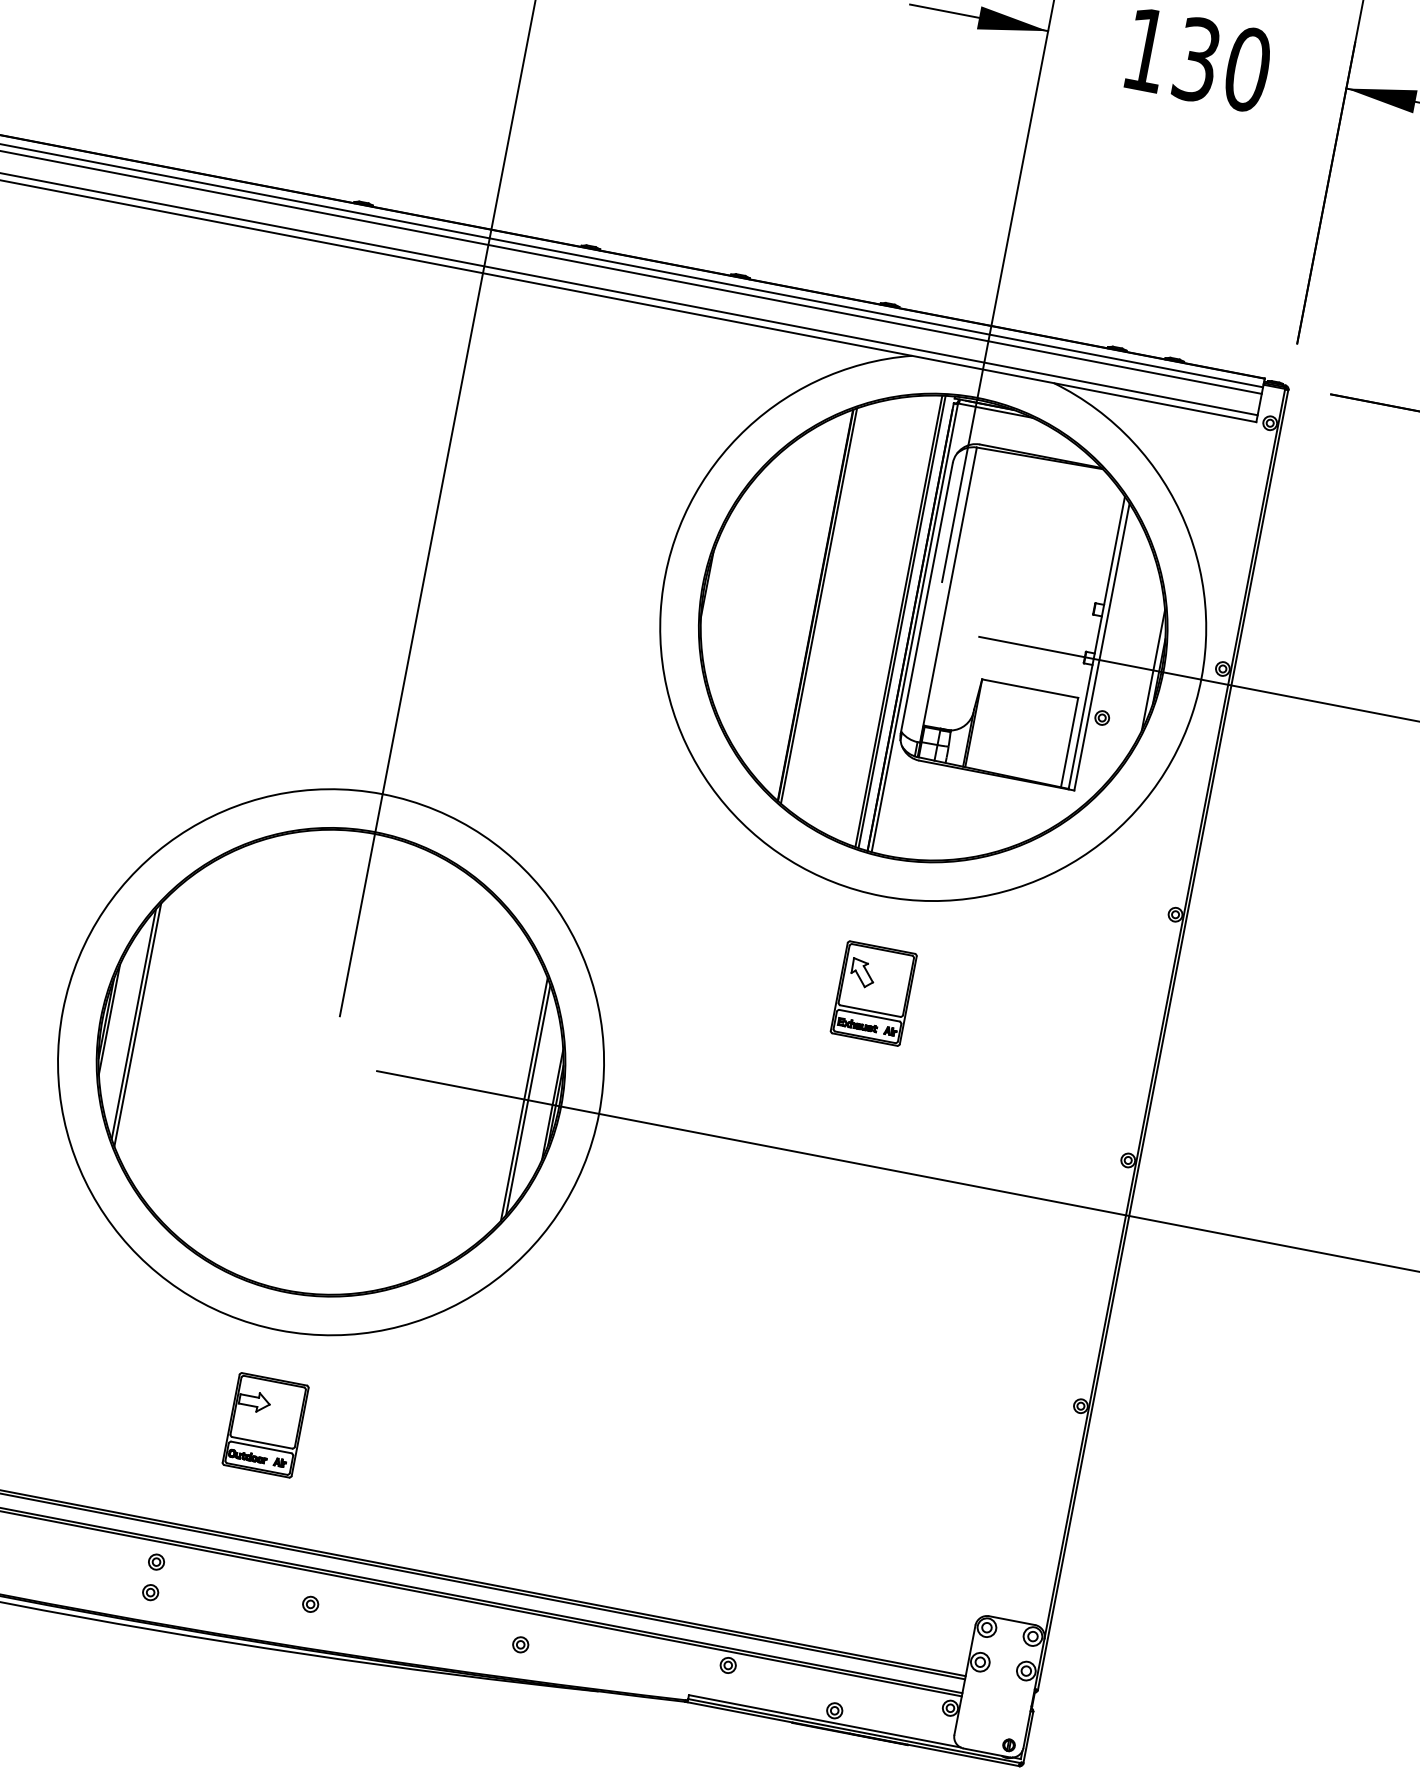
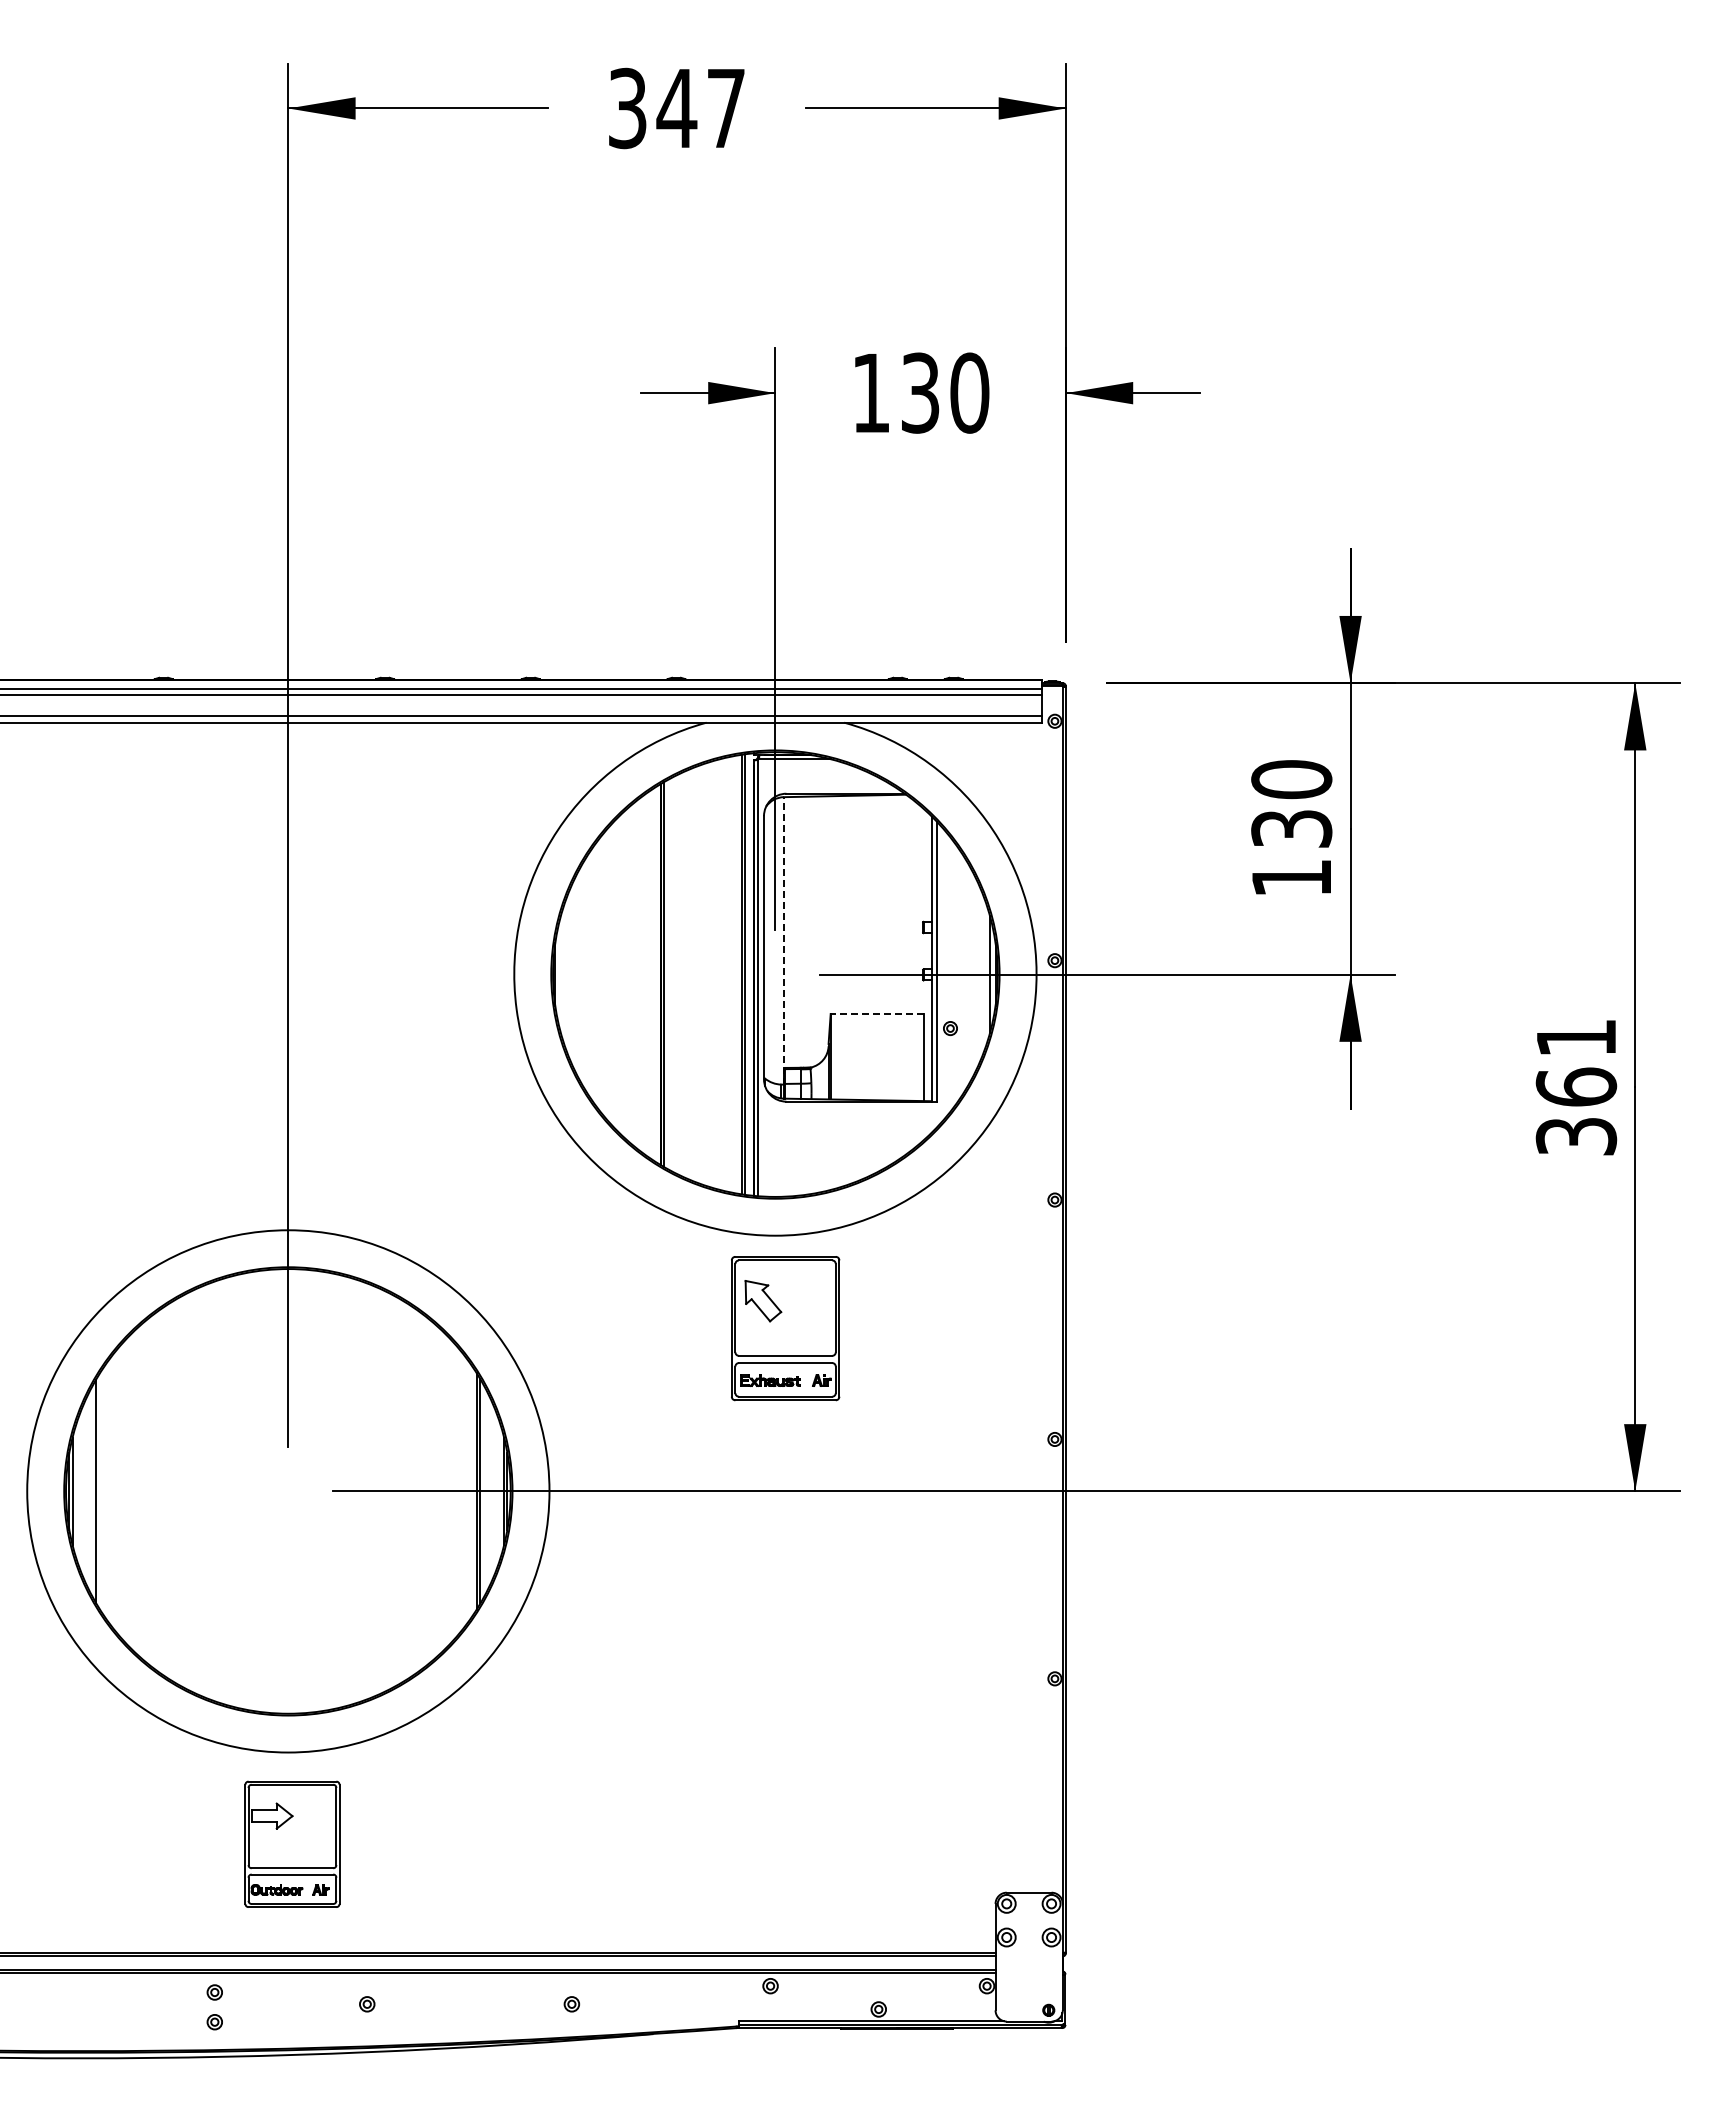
line: (948, 594) -> (783, 940), solid -> dashed
line: (1030, 688) -> (877, 1013), solid -> dashed
part: (873, 993) -> (785, 1328), size x1.6
line: (138, 1025) -> (100, 1491), removed
part: (265, 1424) -> (292, 1843), size x1.4

